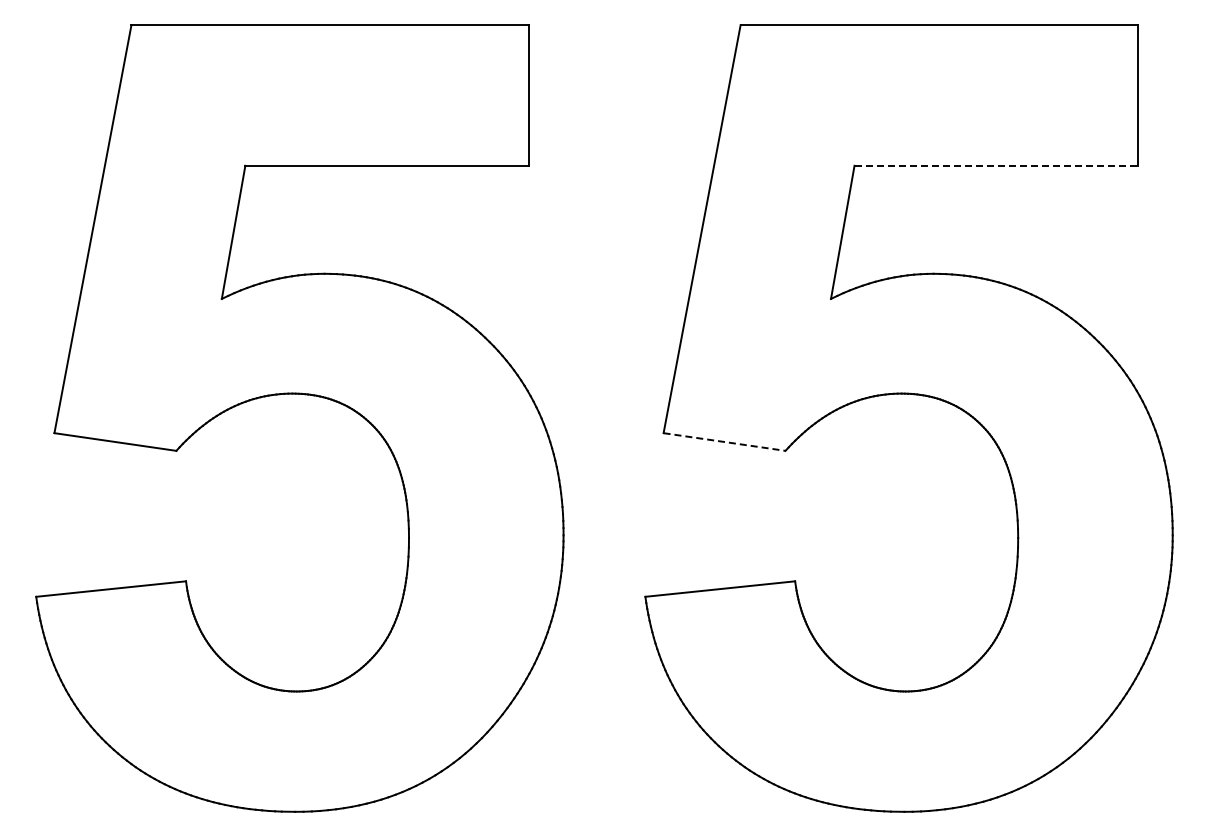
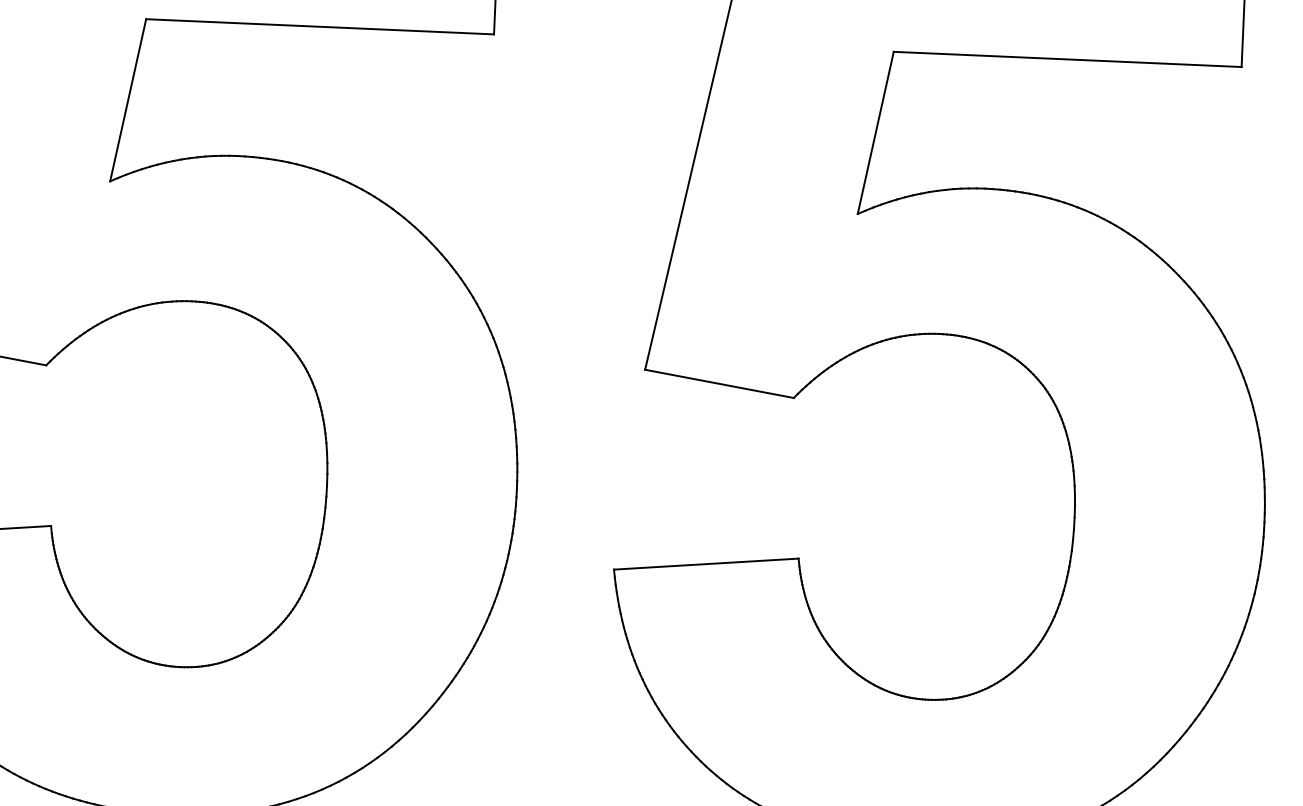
line: (996, 165) -> (1068, 59), dashed -> solid
line: (724, 442) -> (719, 384), dashed -> solid

